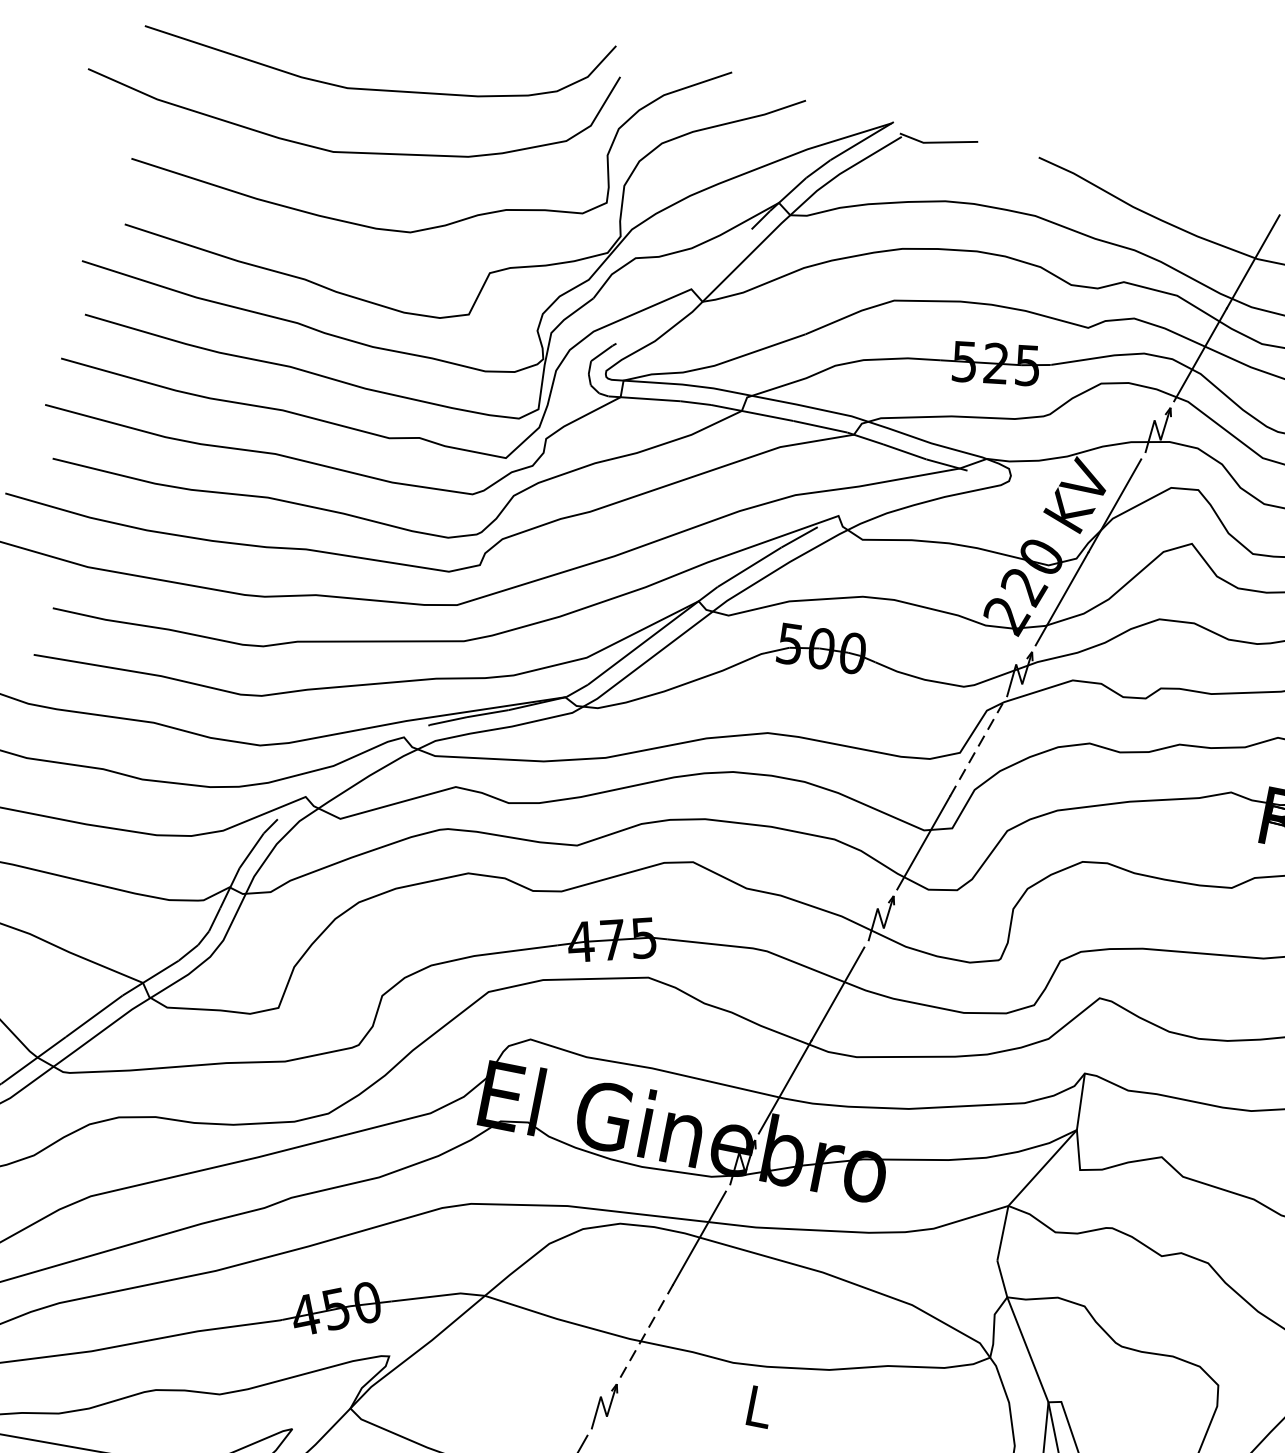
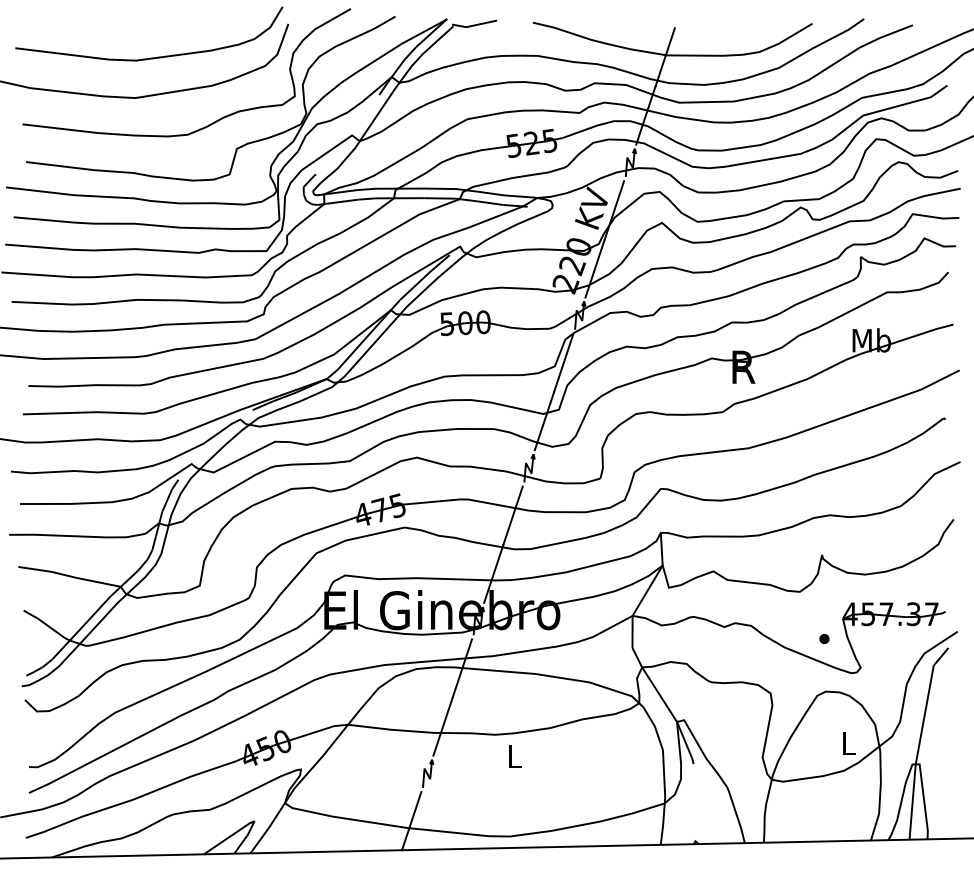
line: (976, 749) -> (563, 362), dashed -> solid
line: (647, 1331) -> (443, 726), dashed -> solid

